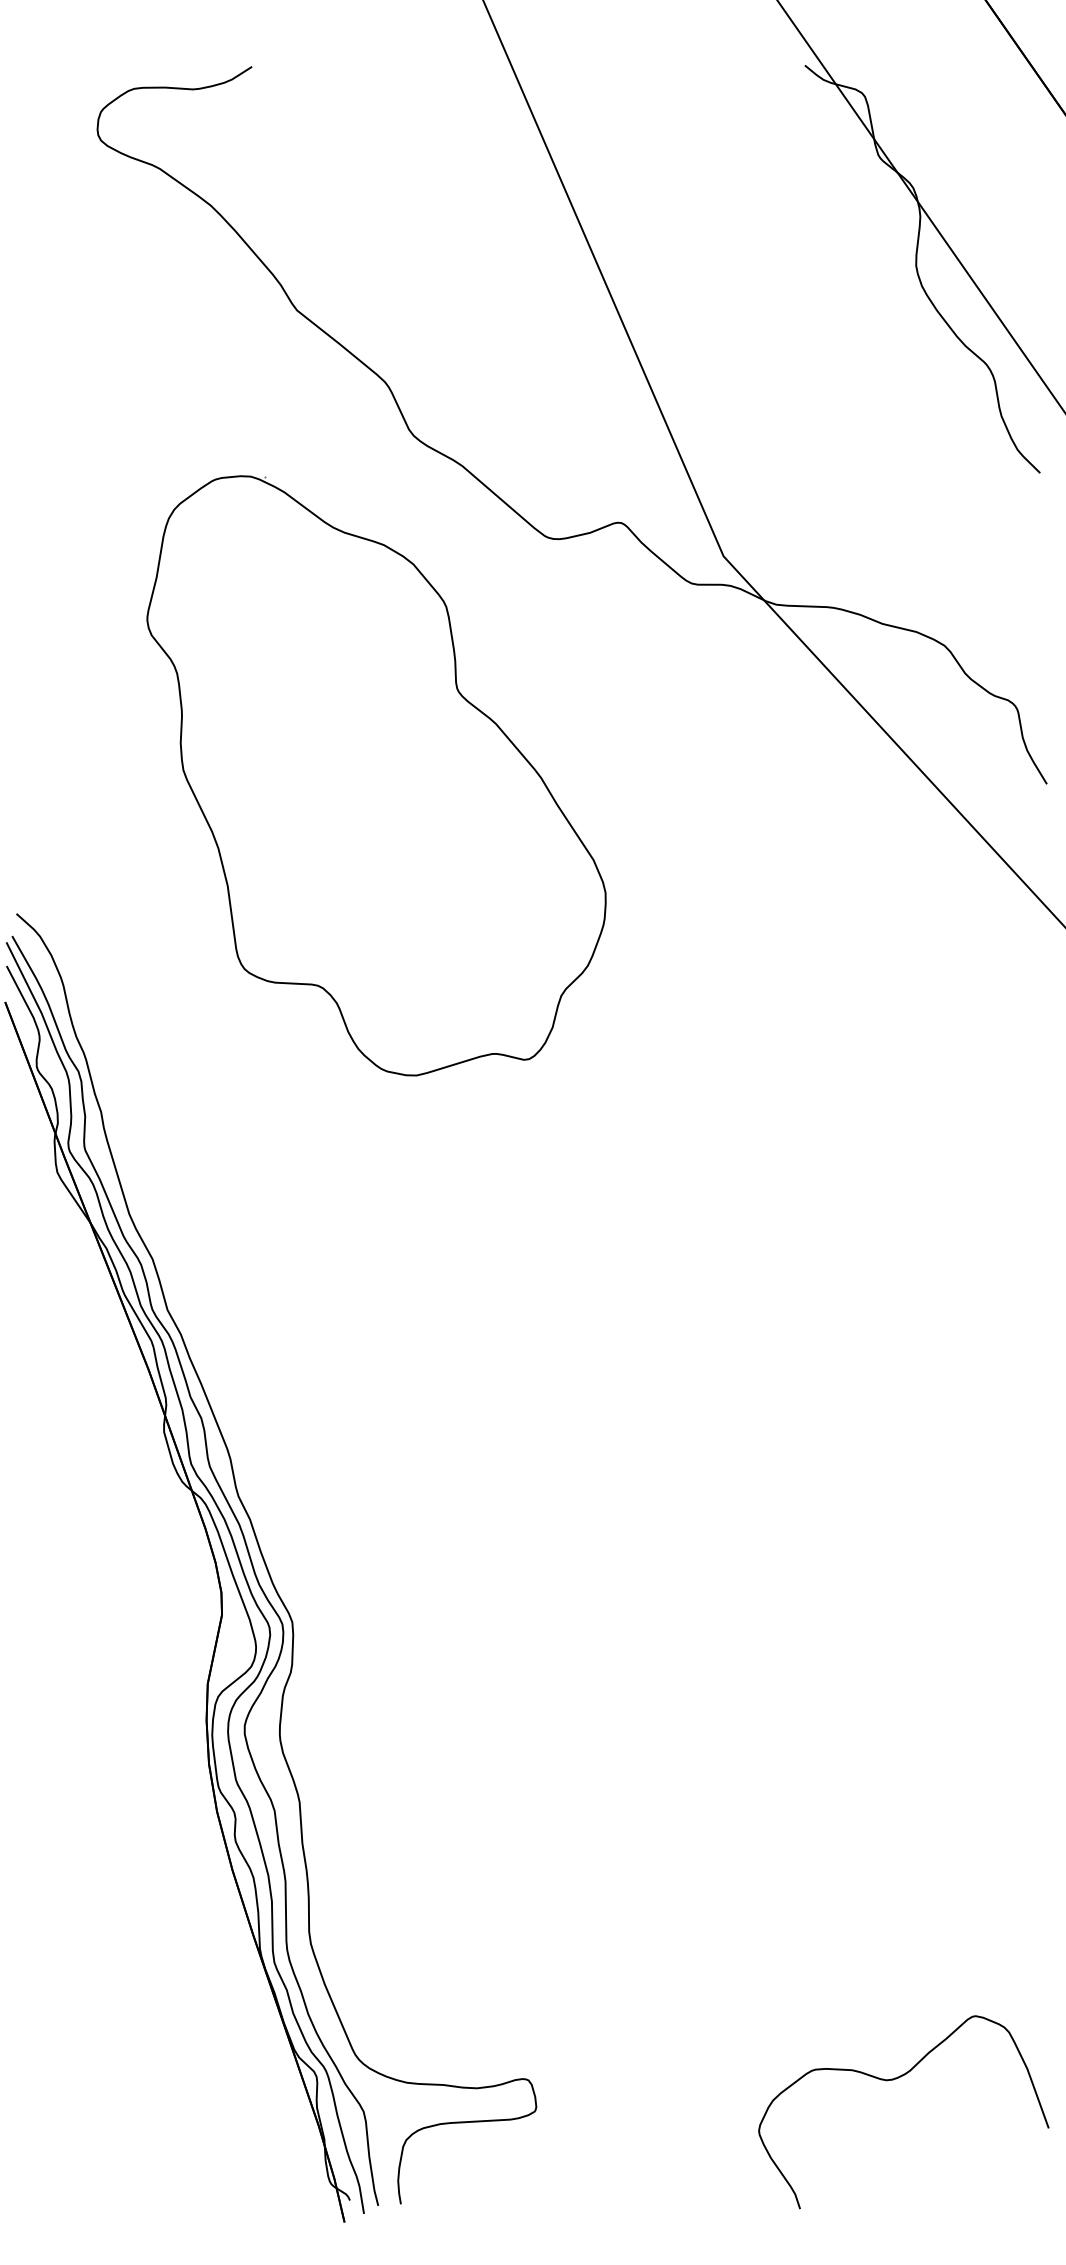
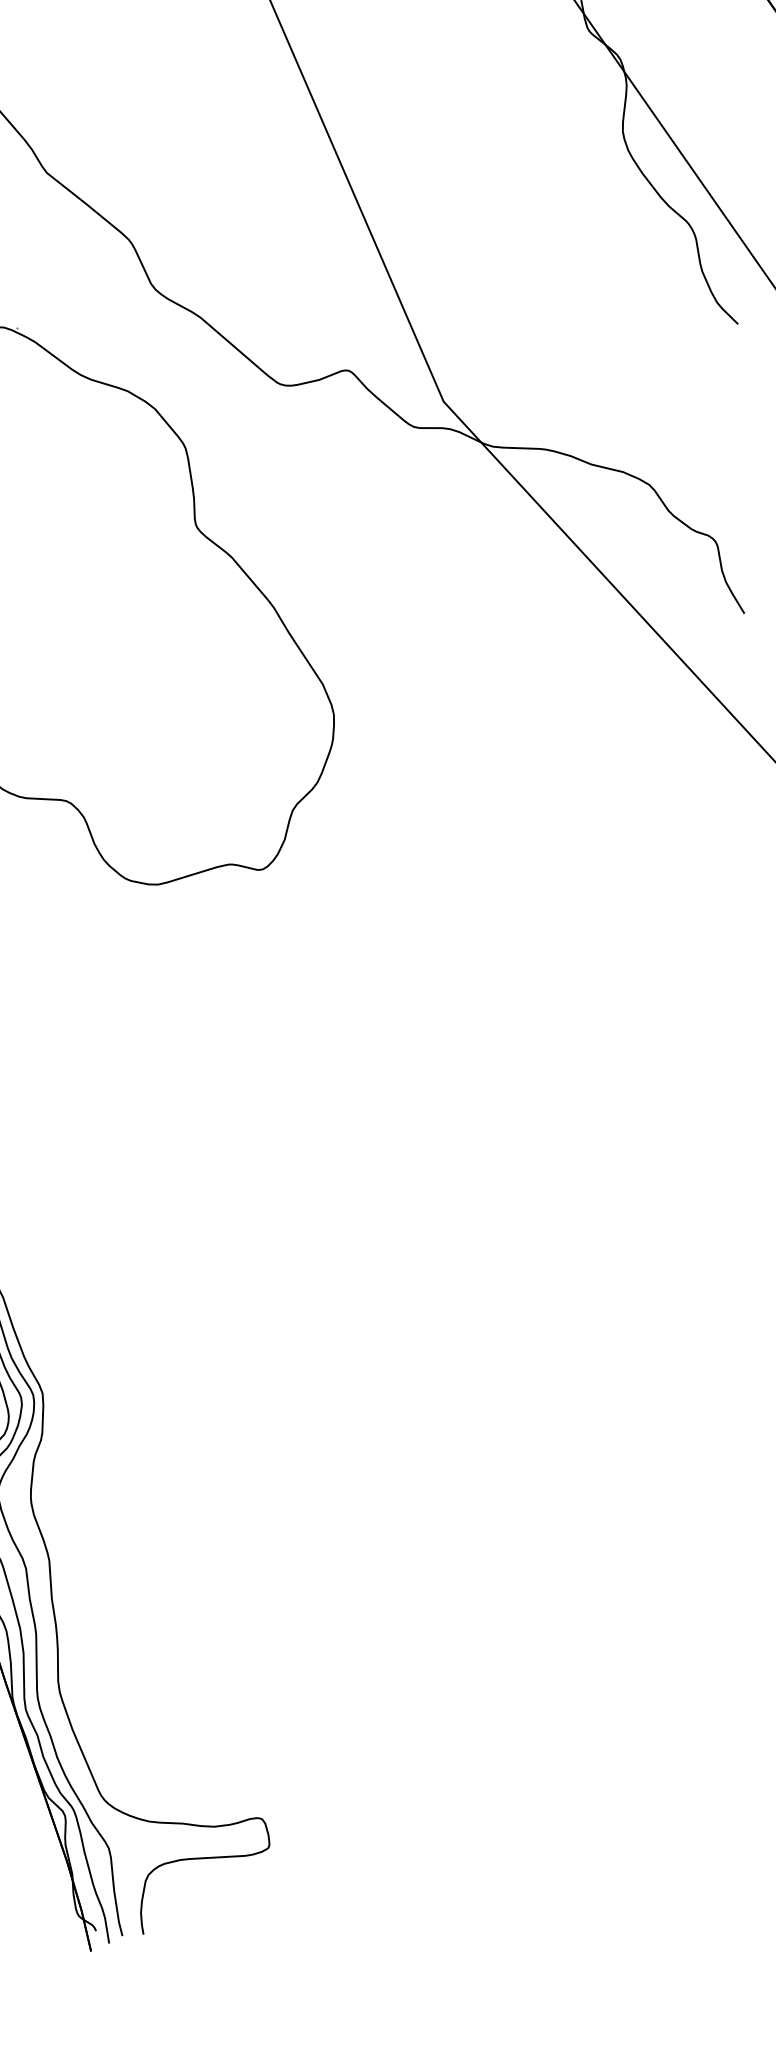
curve: (893, 2080) -> (601, 1819), removed

